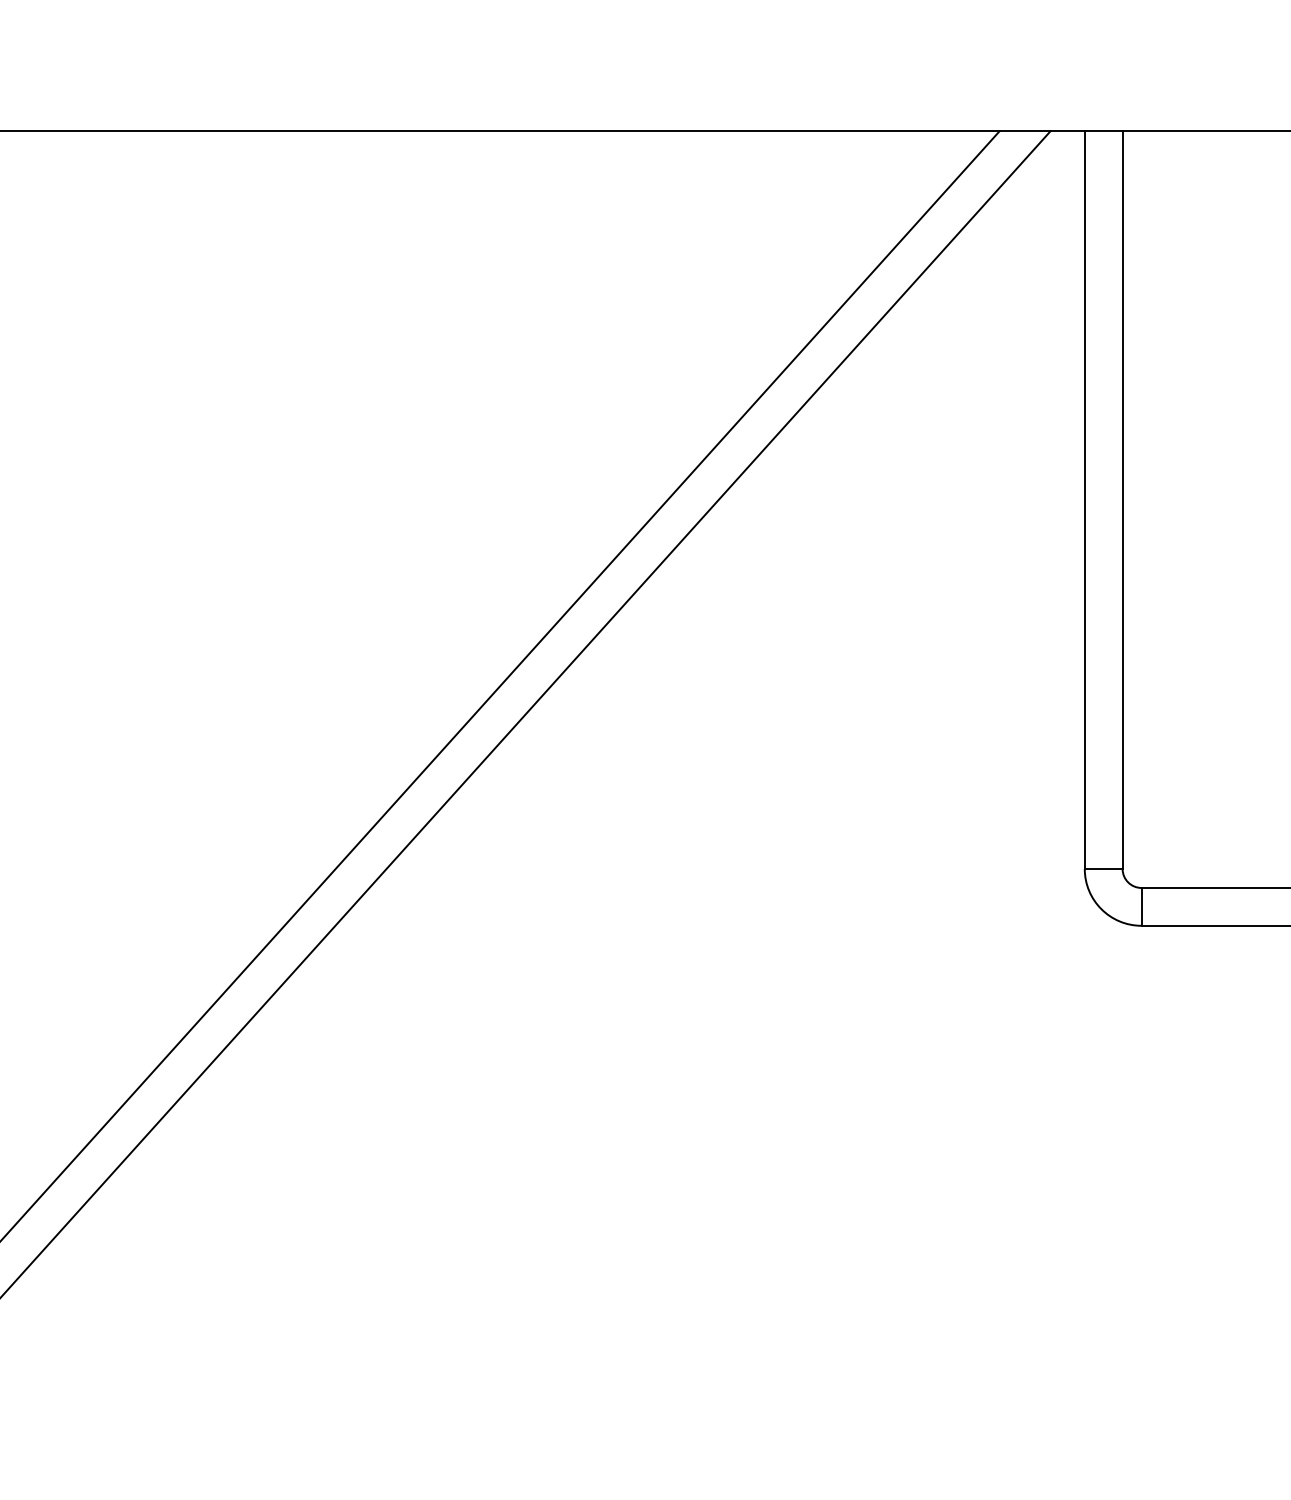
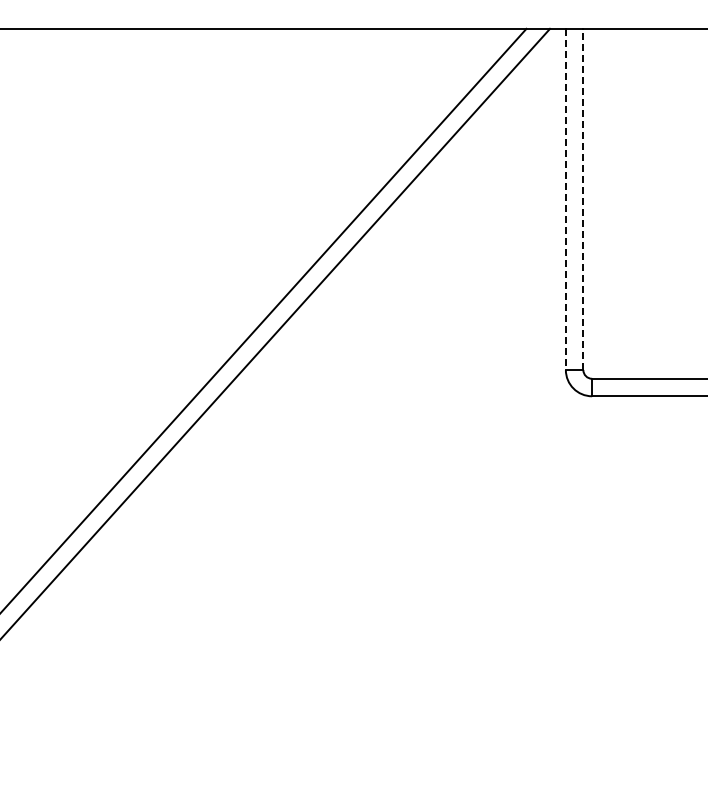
line: (1083, 500) -> (565, 199), solid -> dashed
line: (1122, 500) -> (583, 199), solid -> dashed

